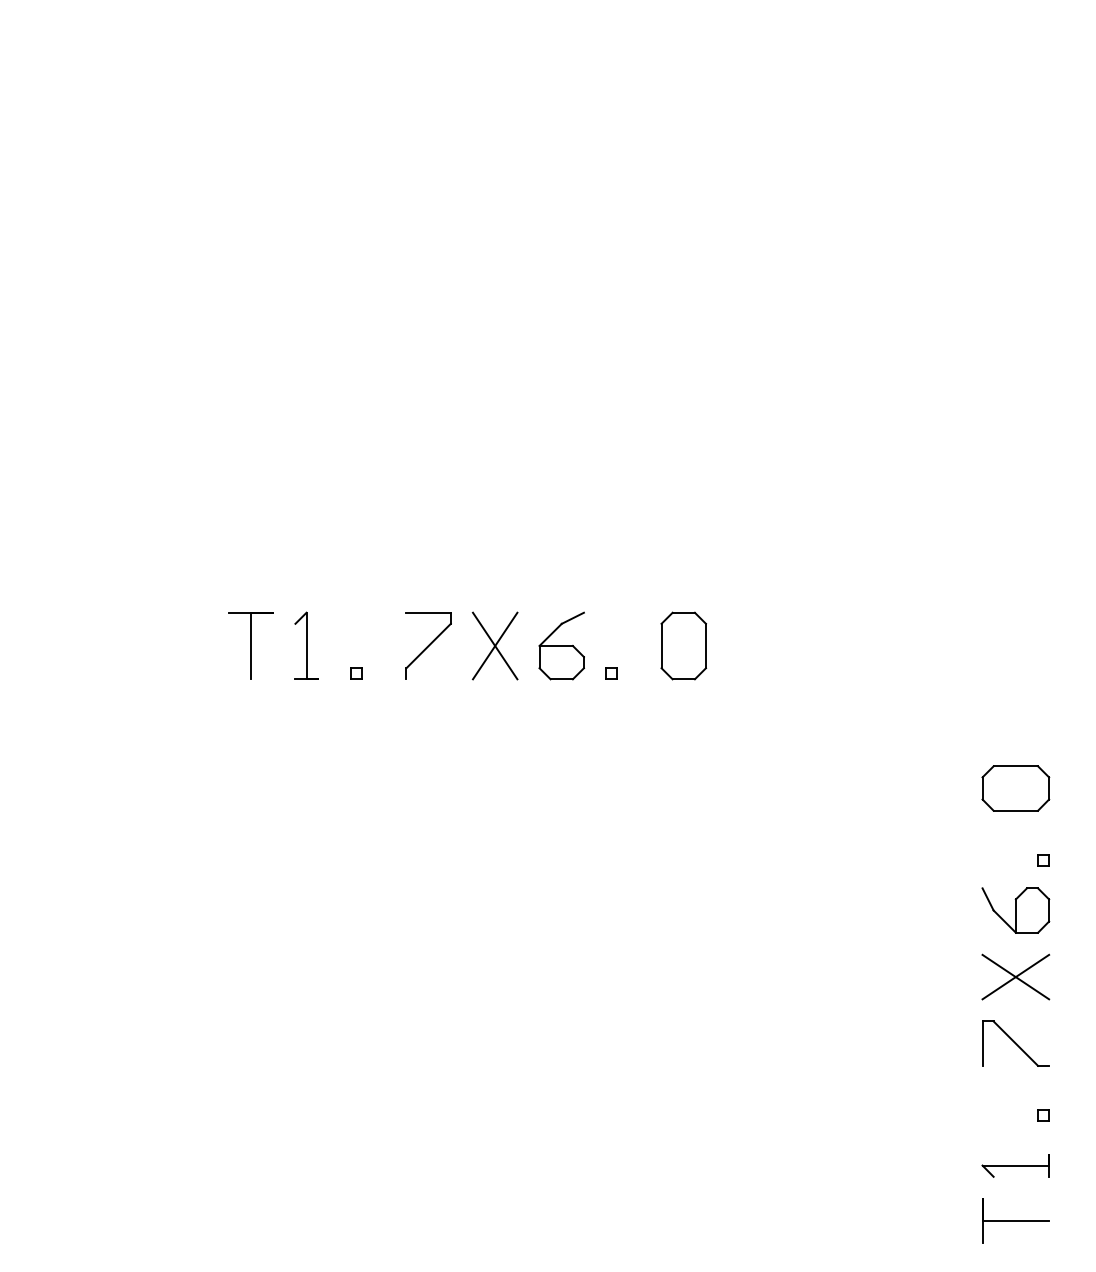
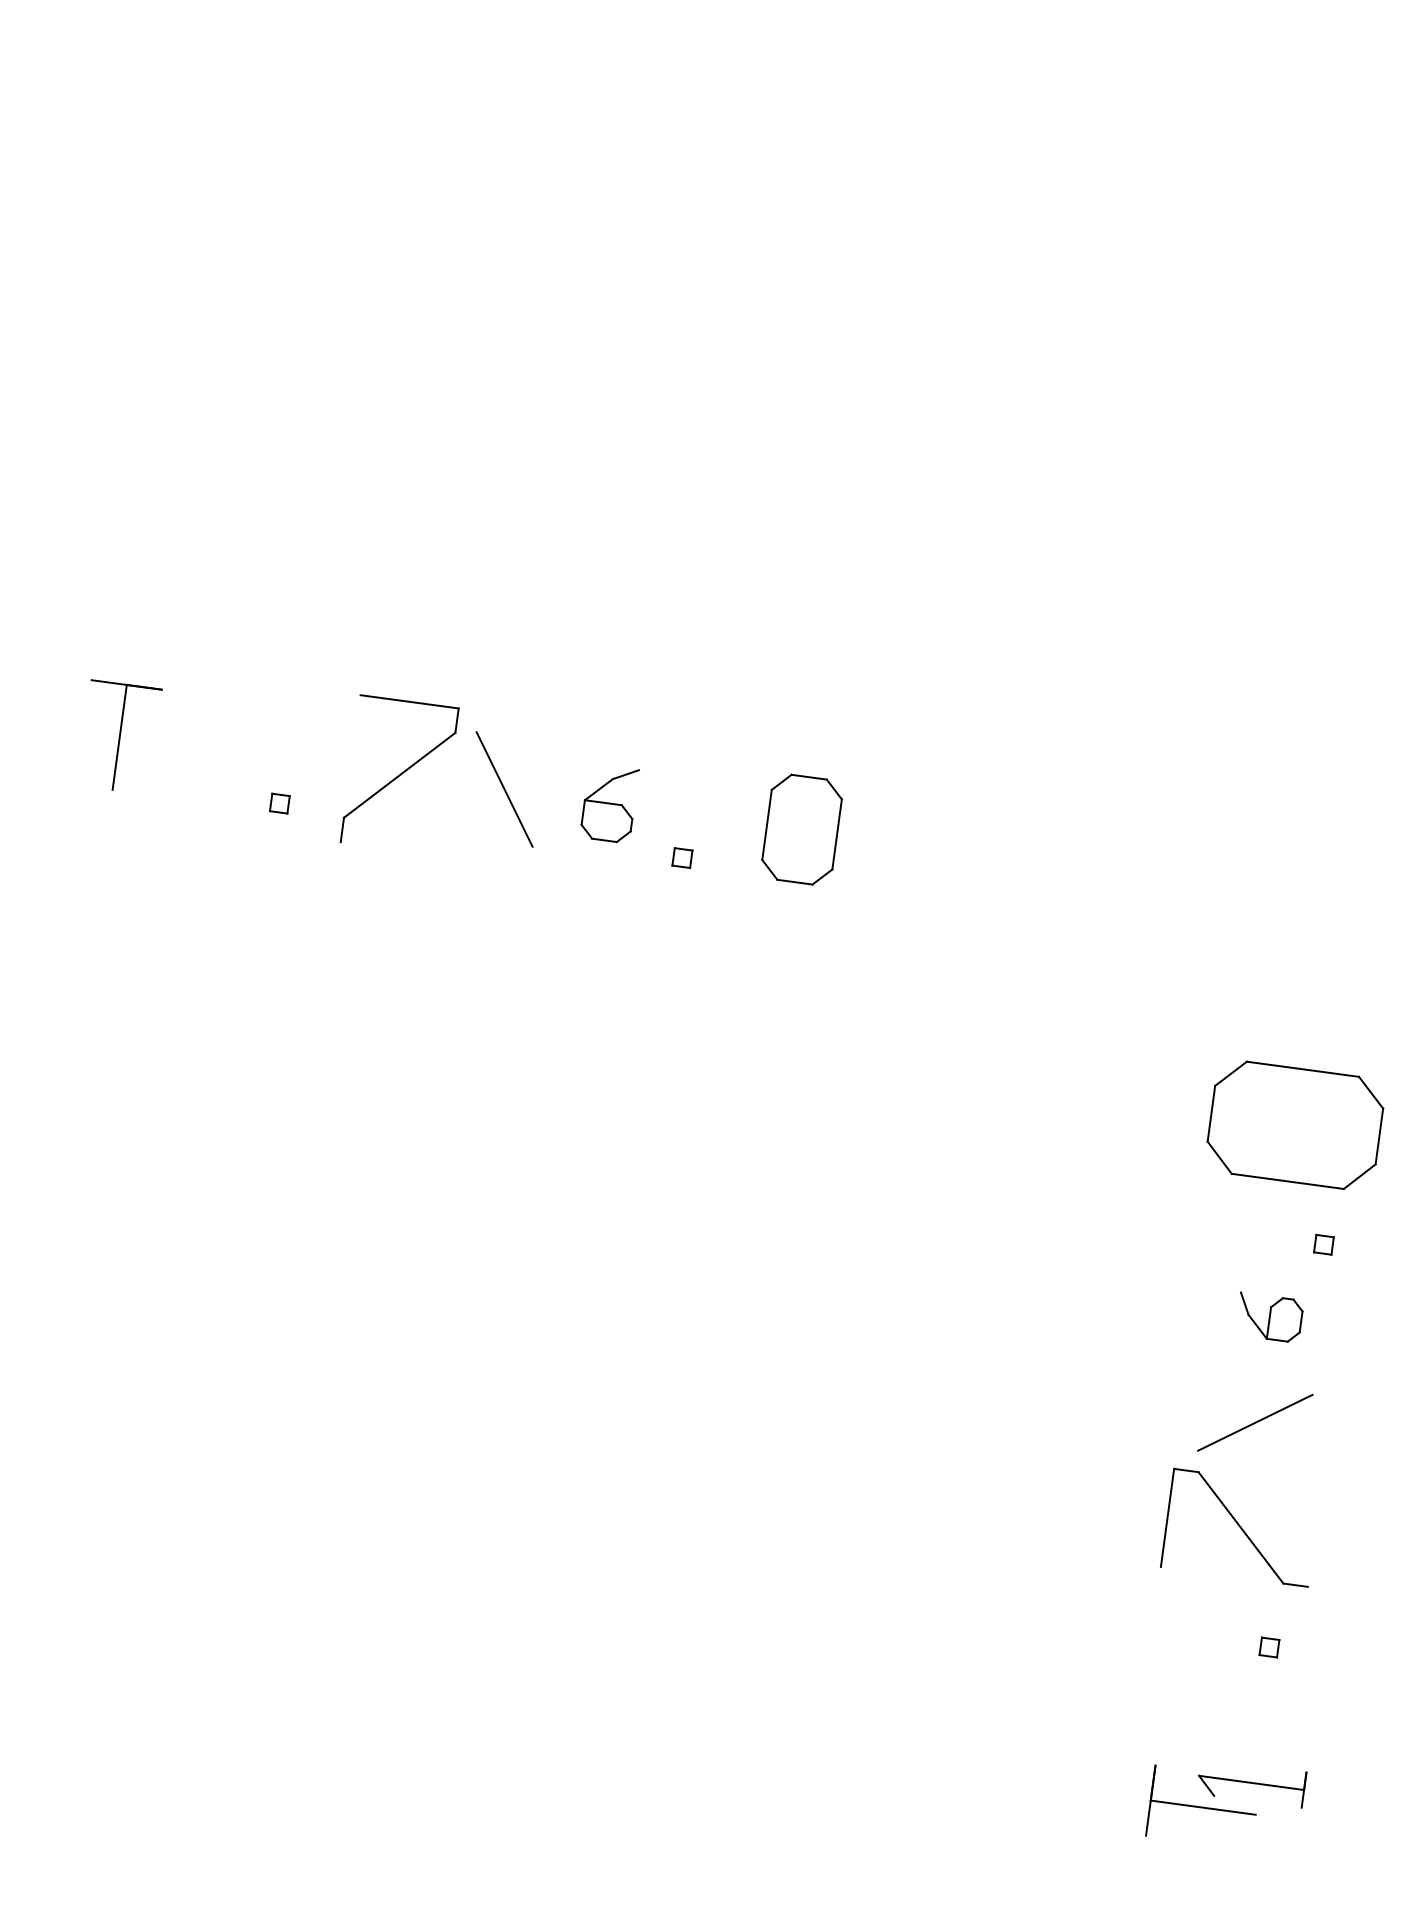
part: (306, 645) -> (207, 748), removed
part: (428, 645) -> (399, 774), size x1.4
line: (494, 645) -> (503, 788), removed
part: (561, 645) -> (609, 802), size x0.7
part: (1015, 788) -> (1295, 1125), size x1.6
part: (1015, 910) -> (1268, 1317), size x0.6
line: (1015, 976) -> (1254, 1421), removed
part: (1015, 1043) -> (1240, 1527), size x1.4
part: (1015, 1165) -> (1251, 1782), moved

